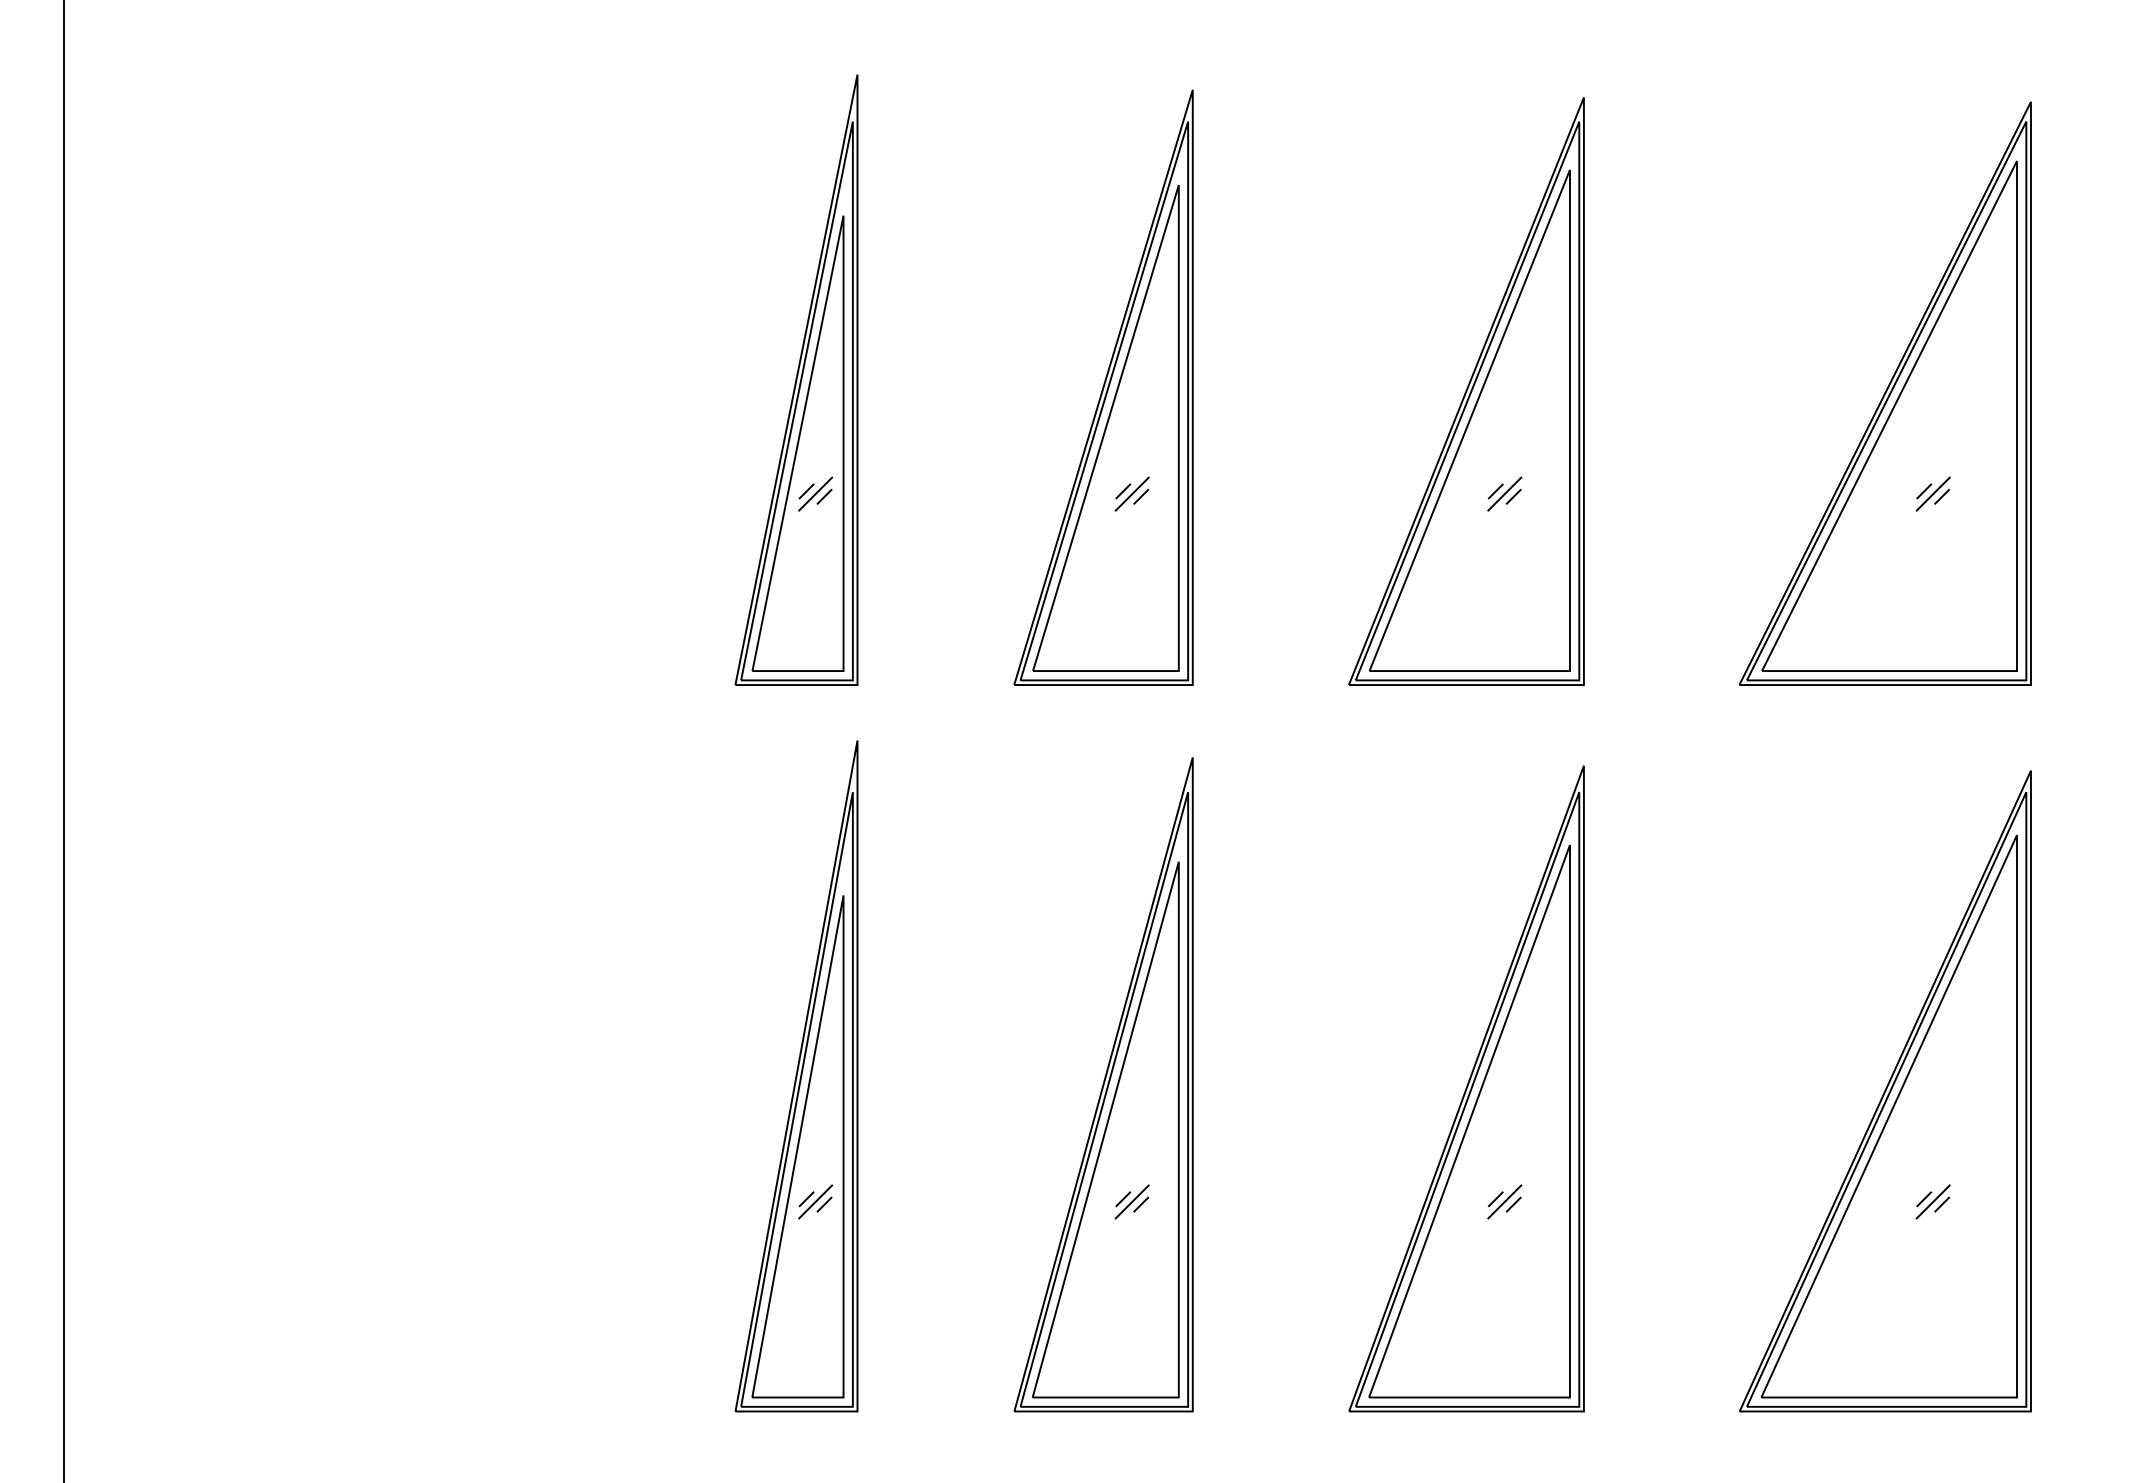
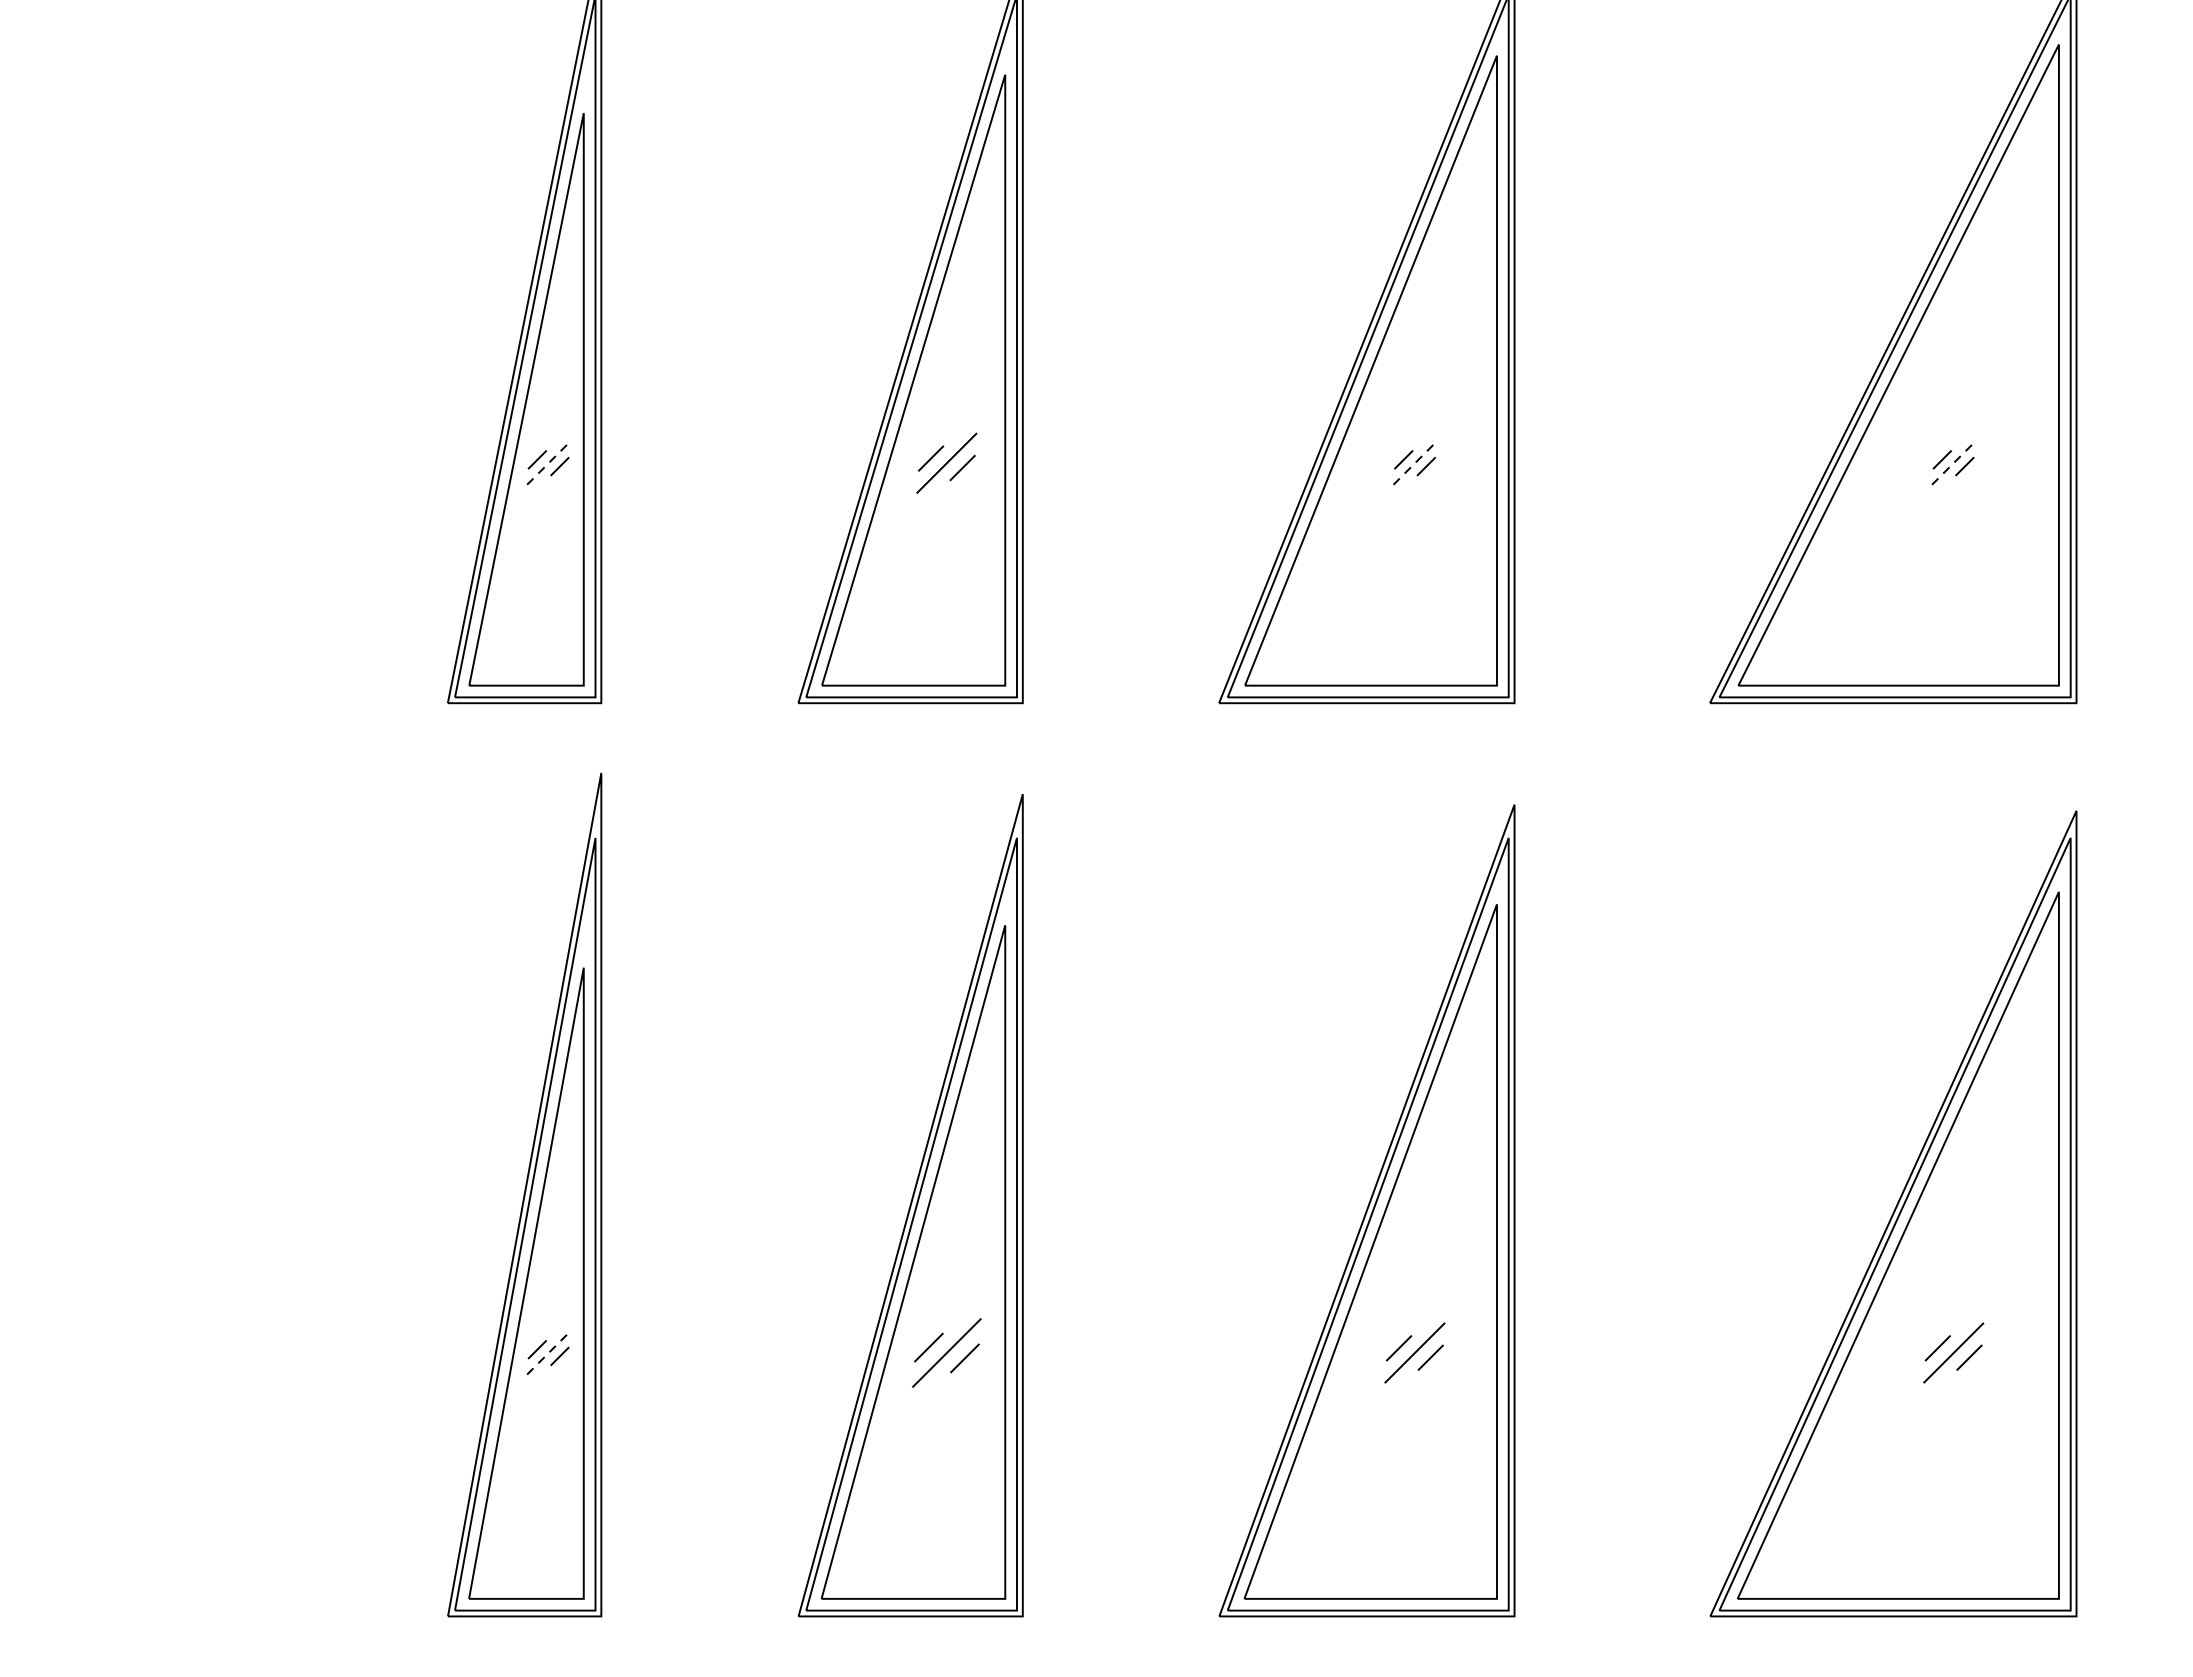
line: (815, 493) -> (548, 462), solid -> dashed
part: (1131, 493) -> (945, 462), size x1.4
line: (1505, 493) -> (1415, 462), solid -> dashed
line: (1933, 493) -> (1953, 462), solid -> dashed
line: (815, 1201) -> (548, 1352), solid -> dashed
part: (1131, 1201) -> (945, 1352), size x1.6
part: (1504, 1201) -> (1414, 1352), size x1.4
part: (1932, 1201) -> (1952, 1352), size x1.4

